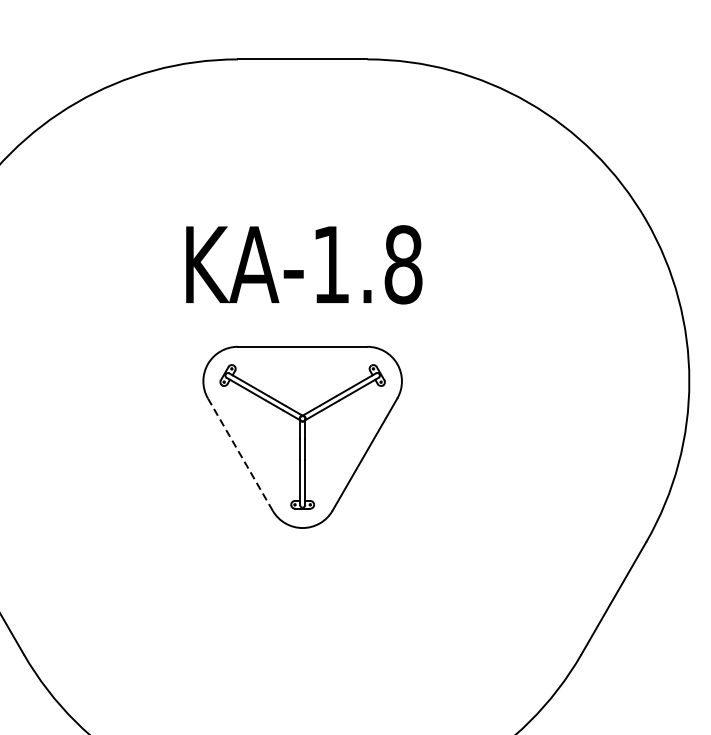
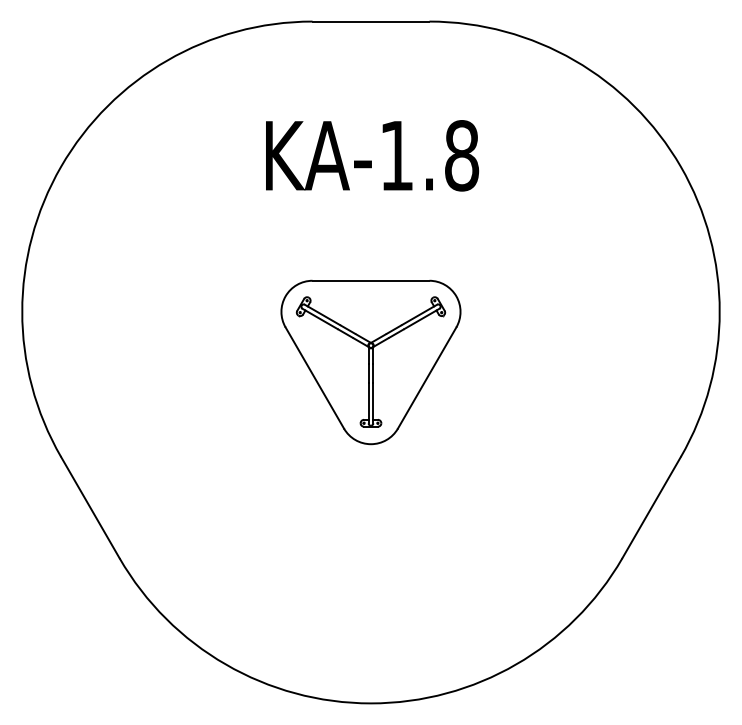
text: (304, 264) -> (372, 155), moved
line: (240, 454) -> (314, 377), dashed -> solid

